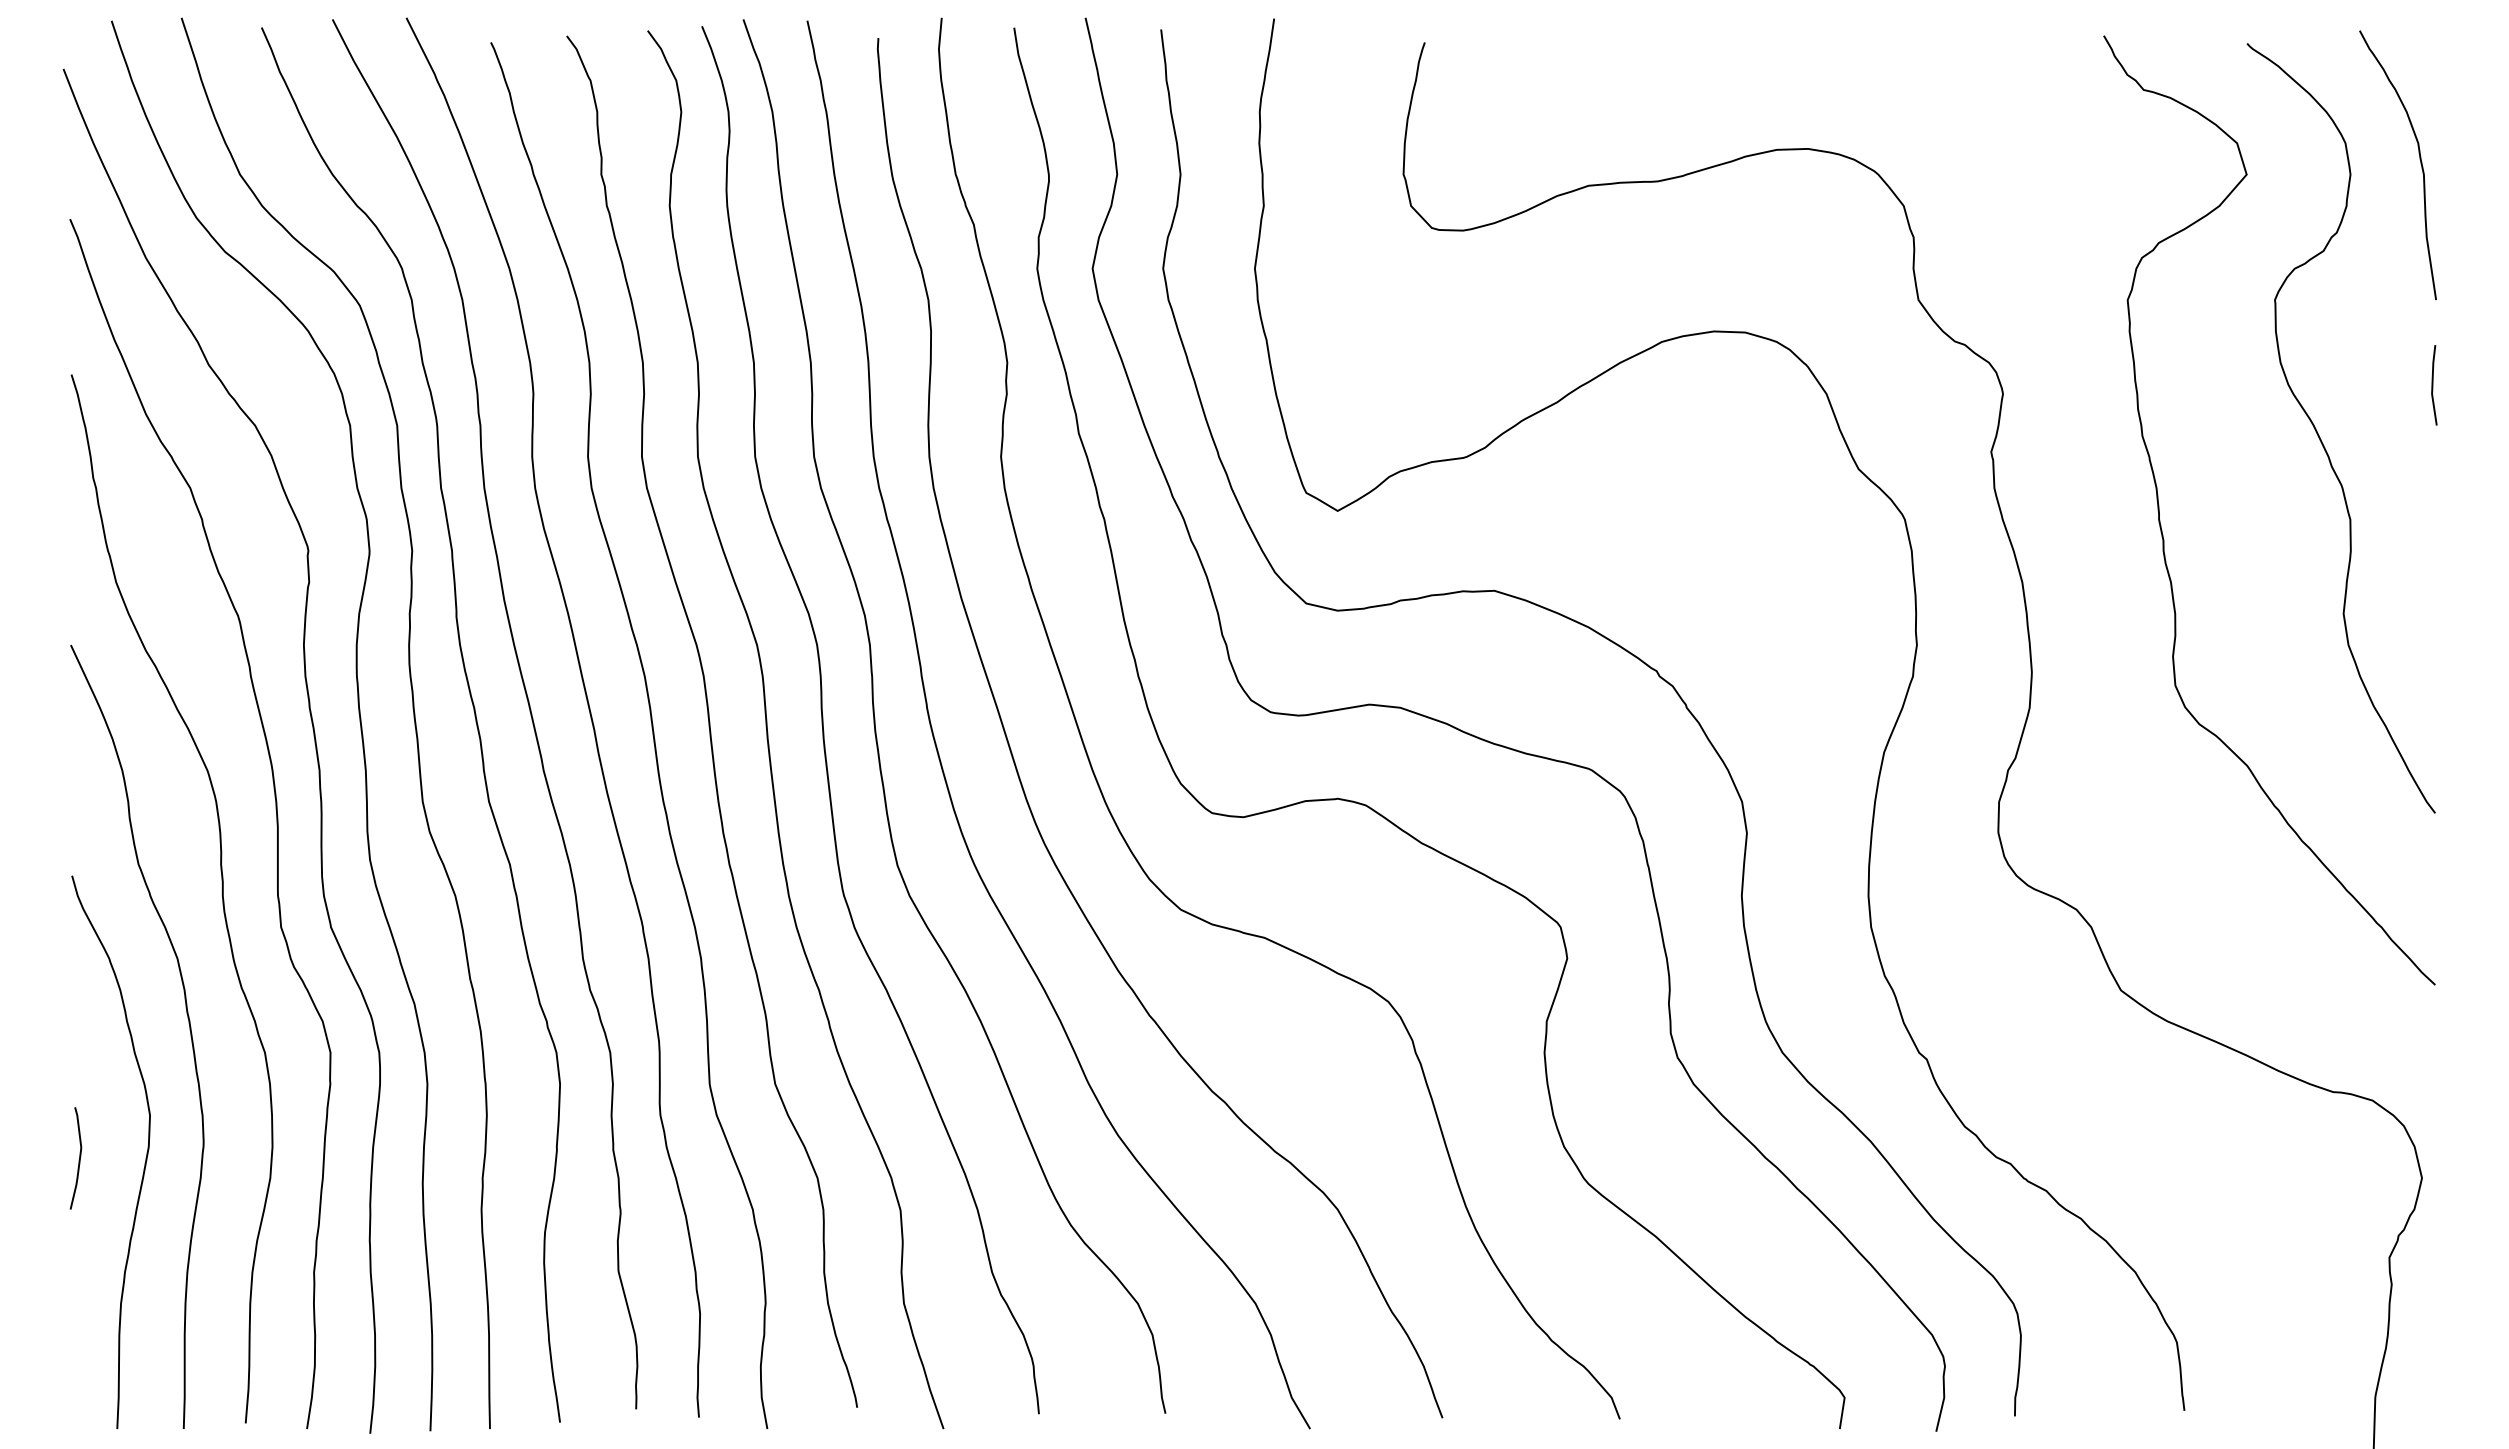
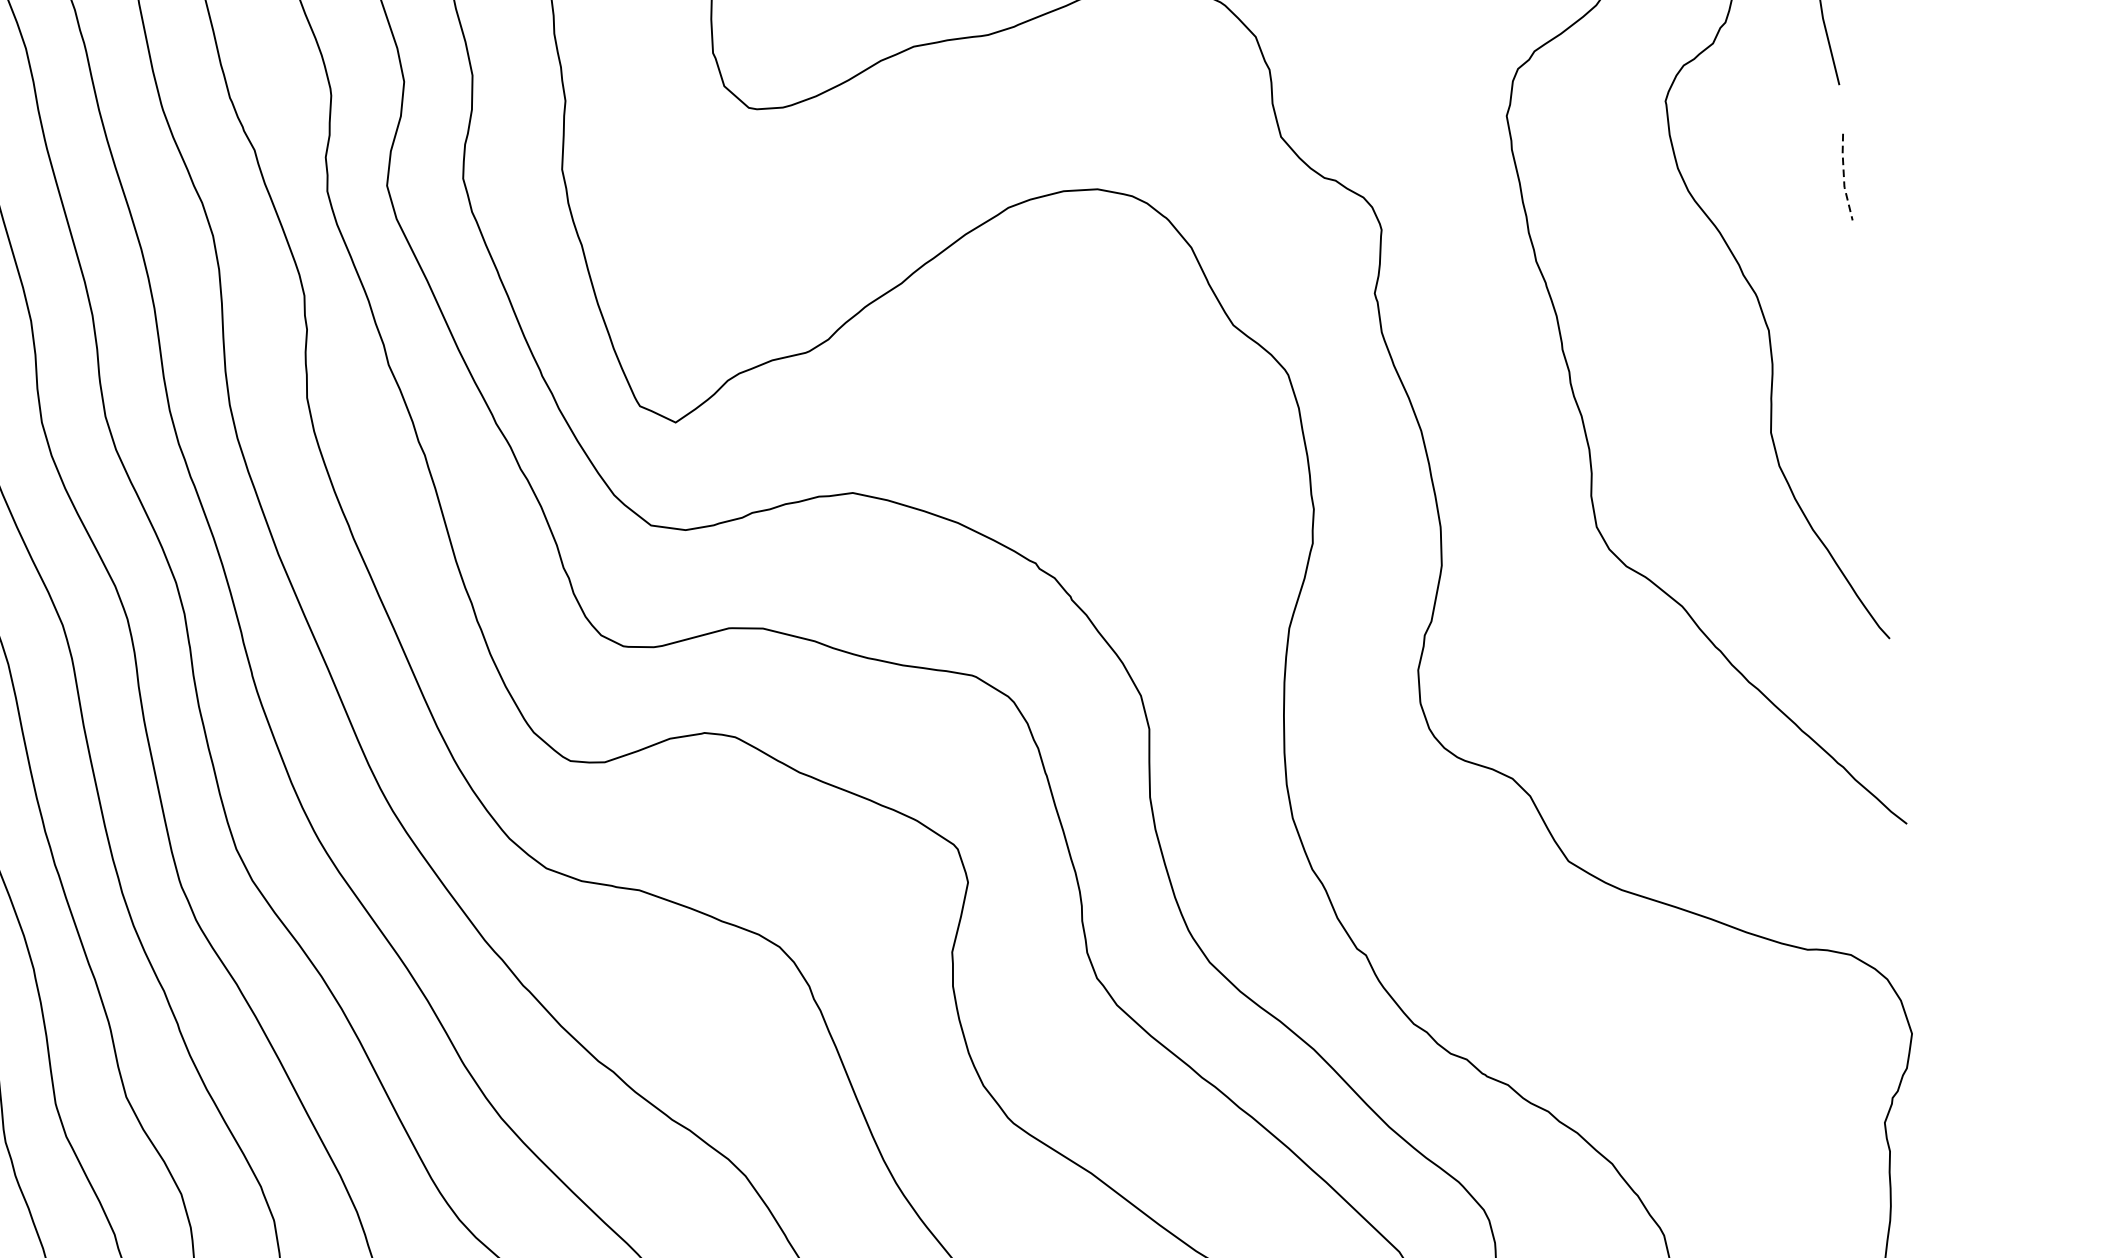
line: (2432, 385) -> (1844, 177), solid -> dashed

